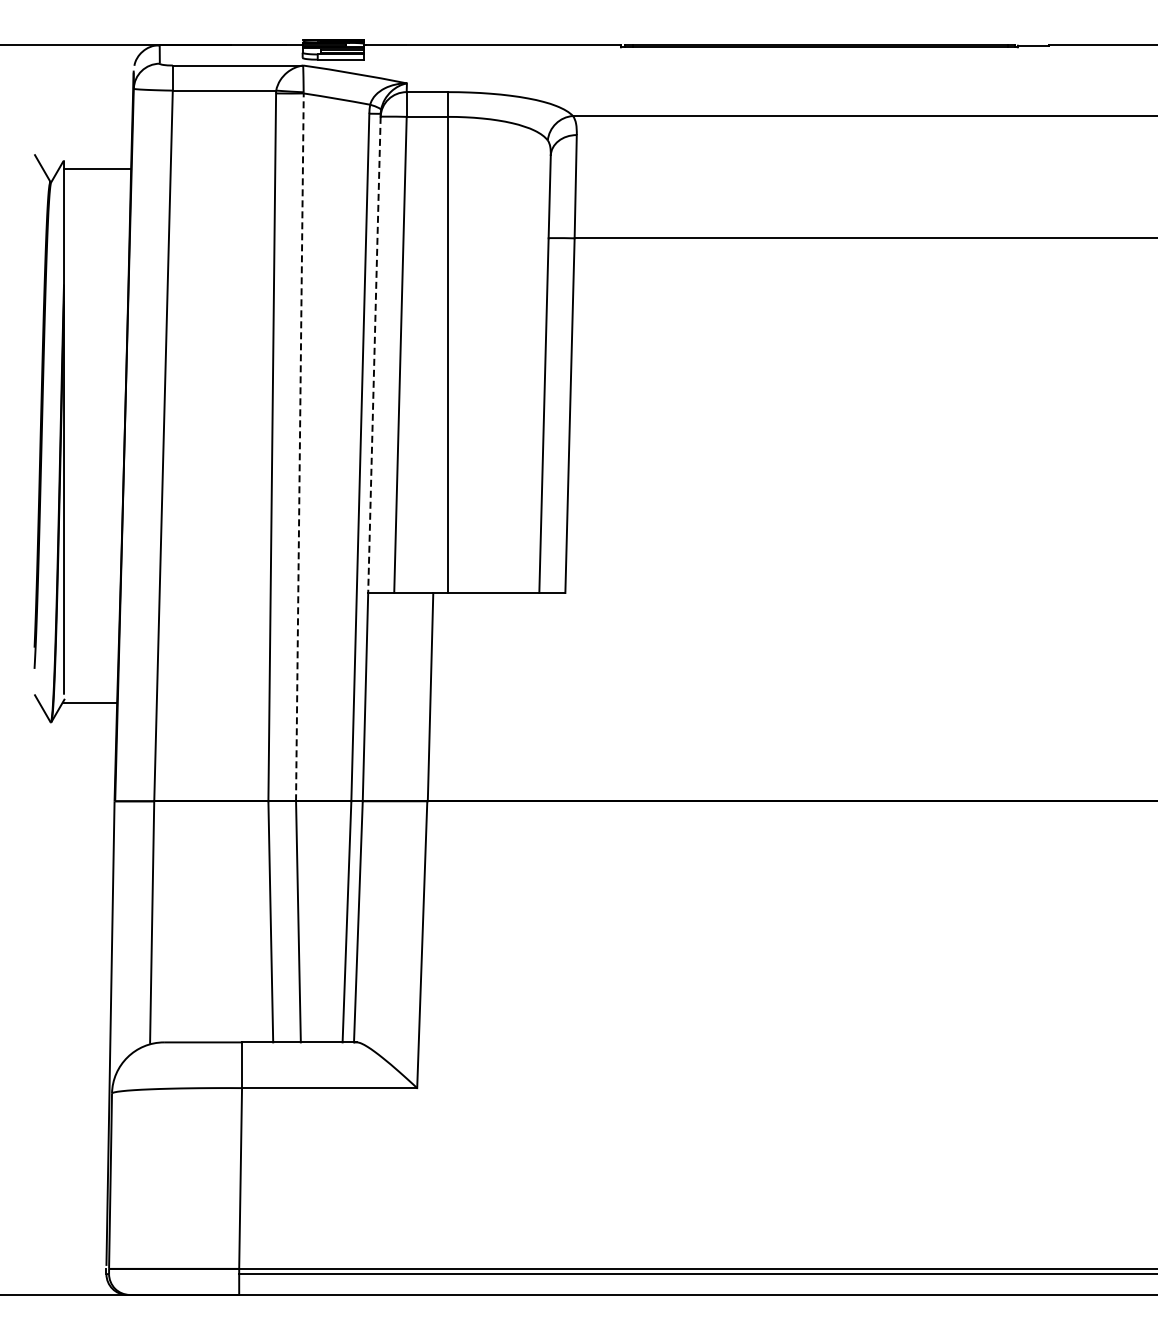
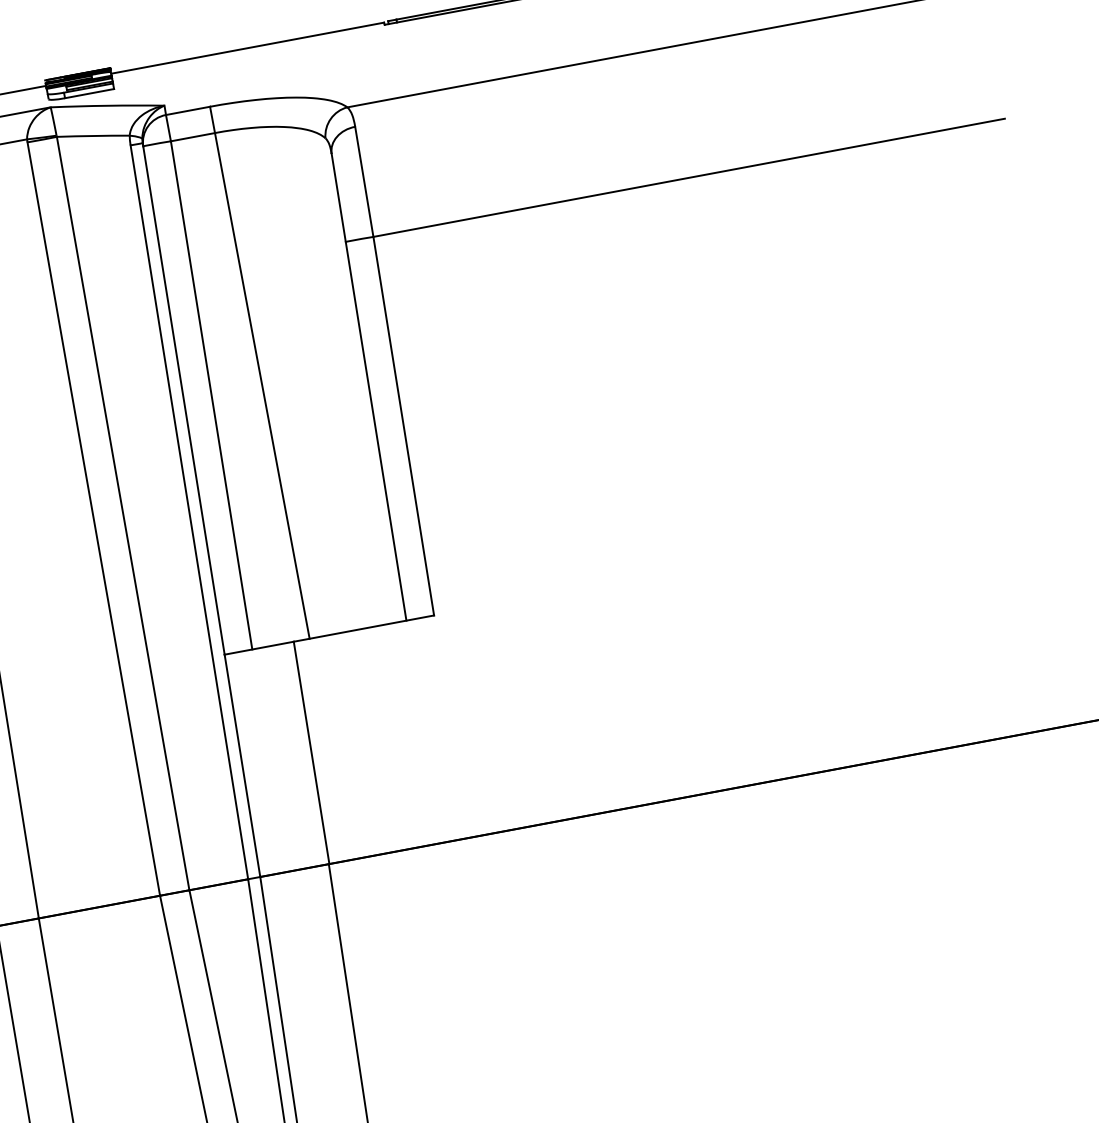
line: (374, 355) -> (184, 401), dashed -> solid
line: (299, 447) -> (122, 513), dashed -> solid

